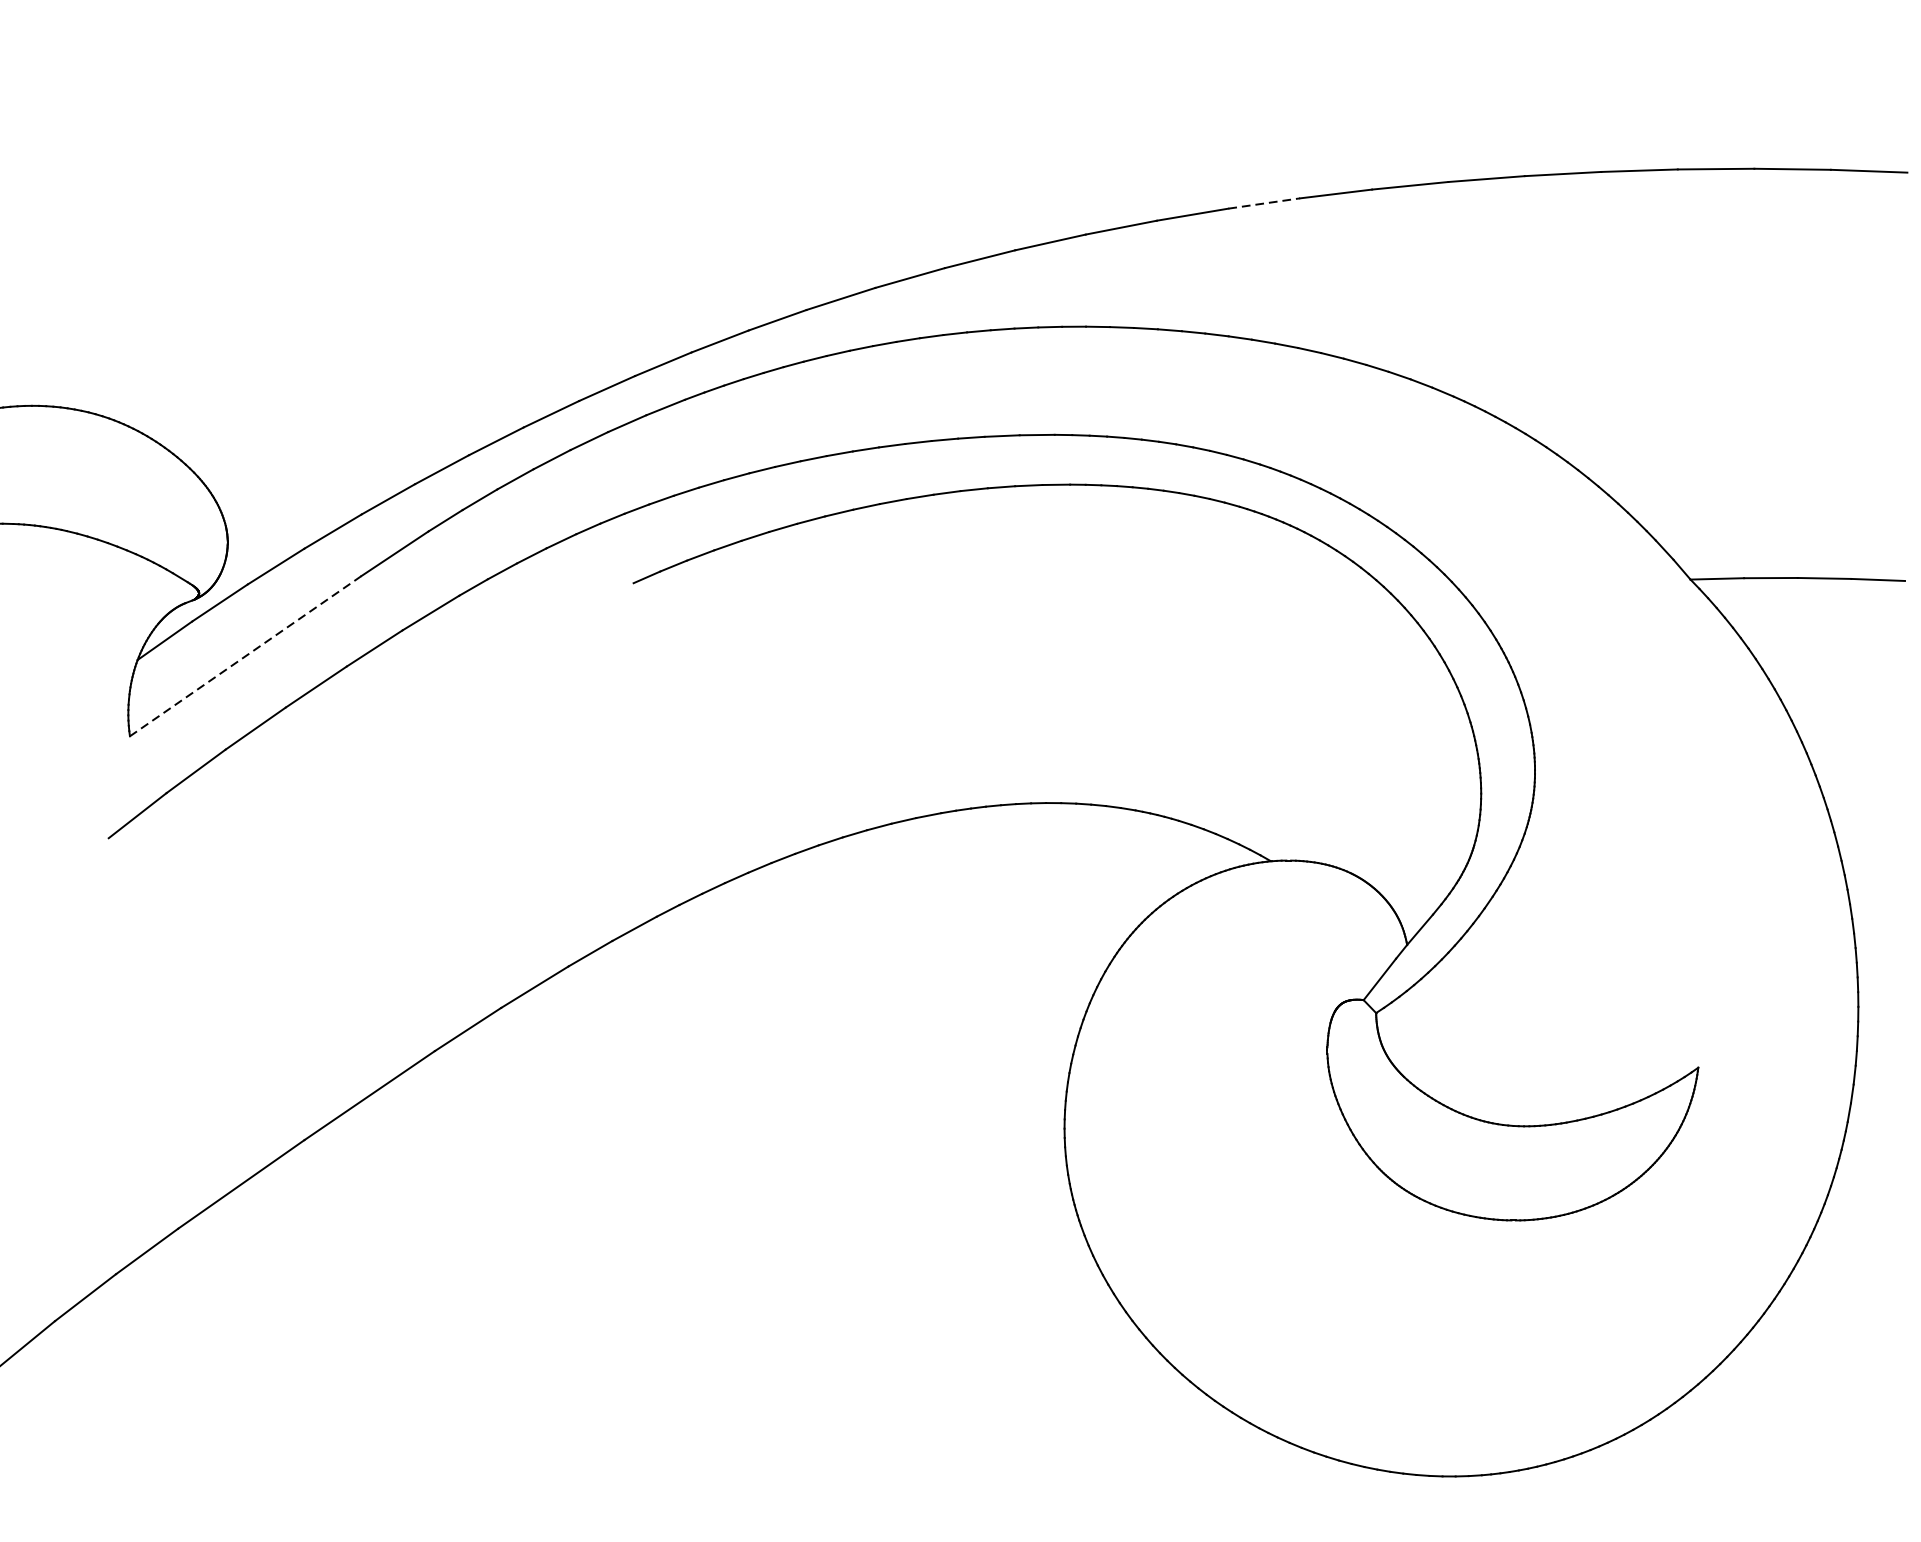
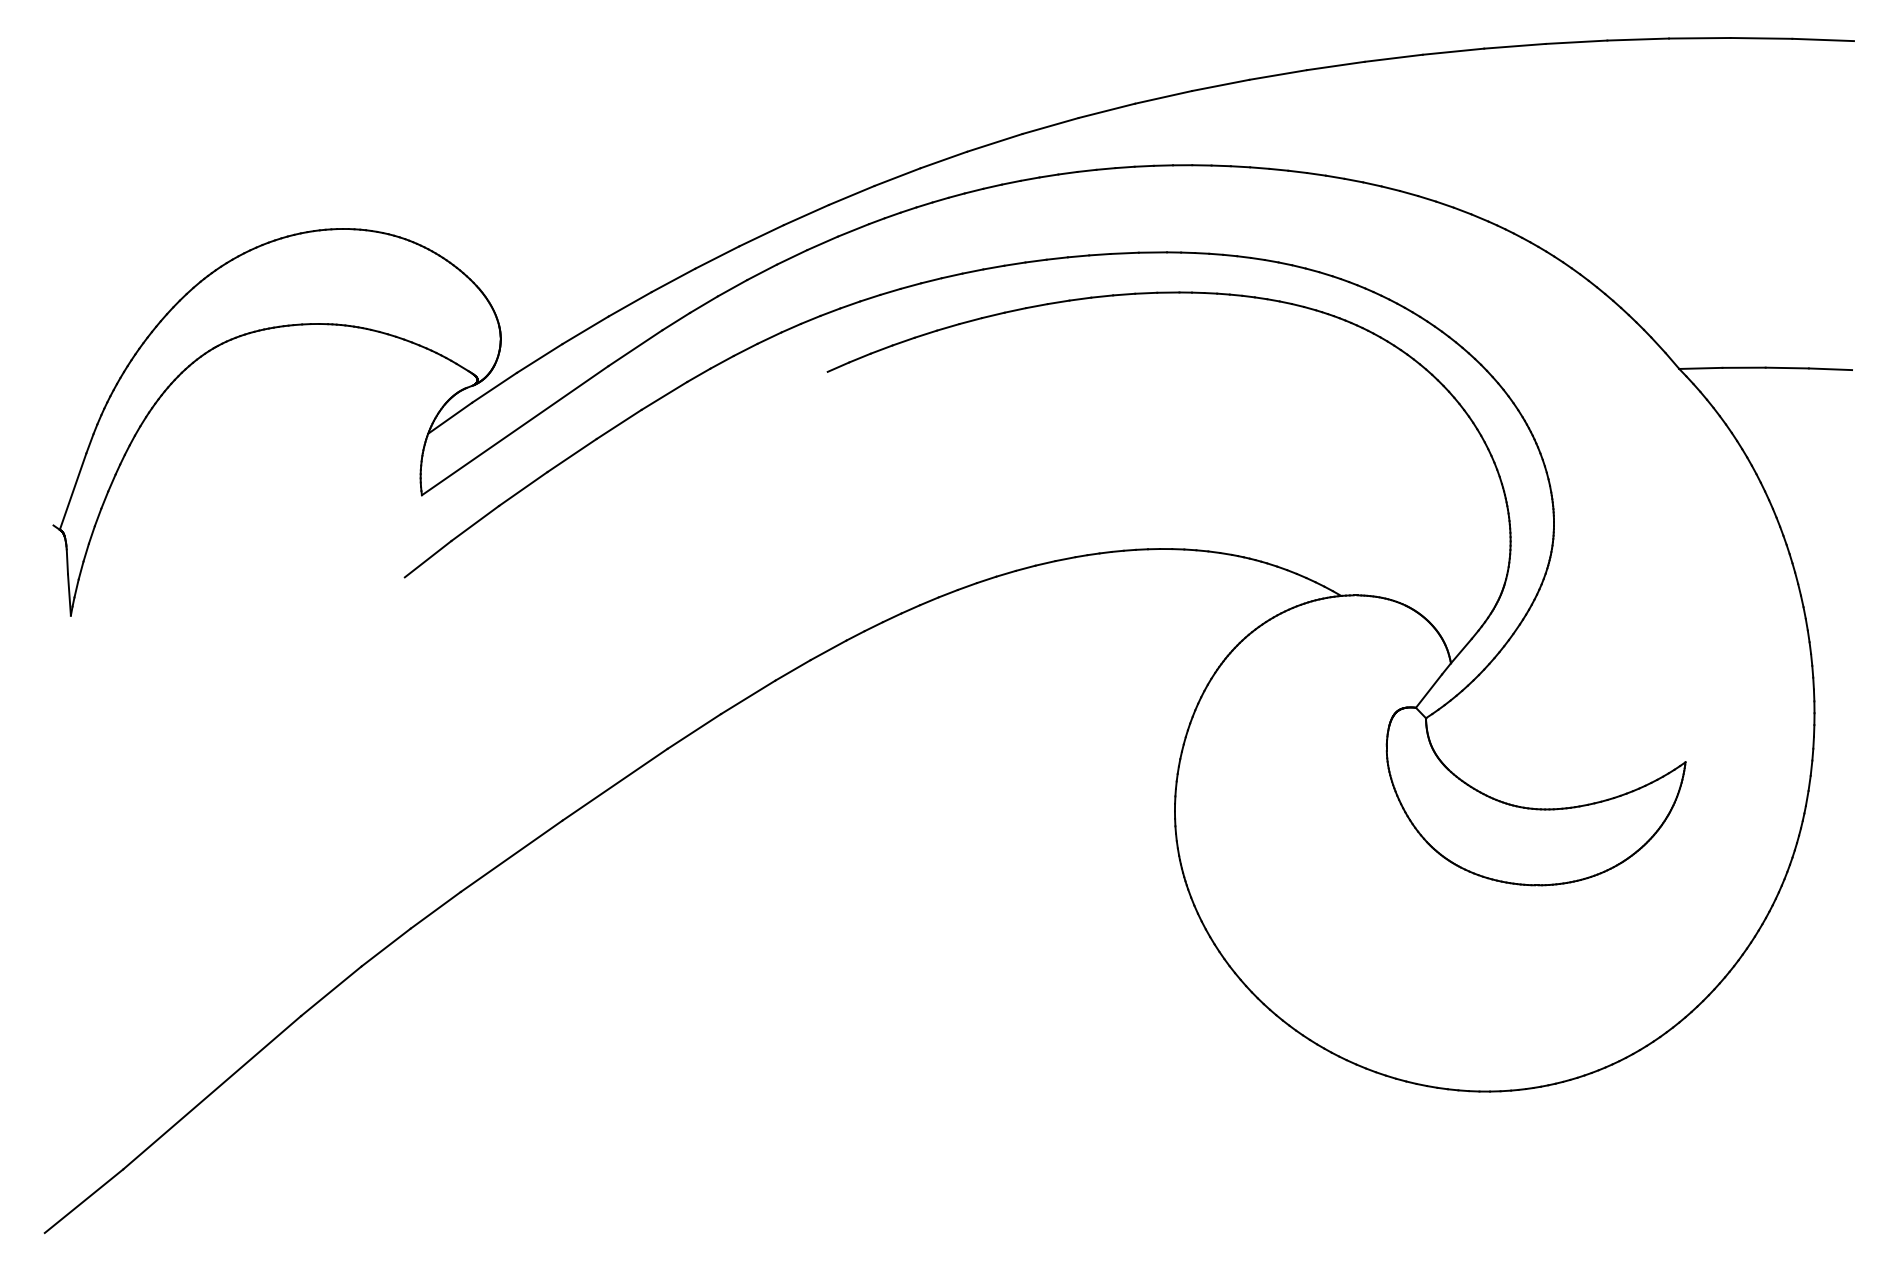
line: (1265, 202) -> (1336, 65), dashed -> solid
line: (244, 655) -> (514, 430), dashed -> solid

